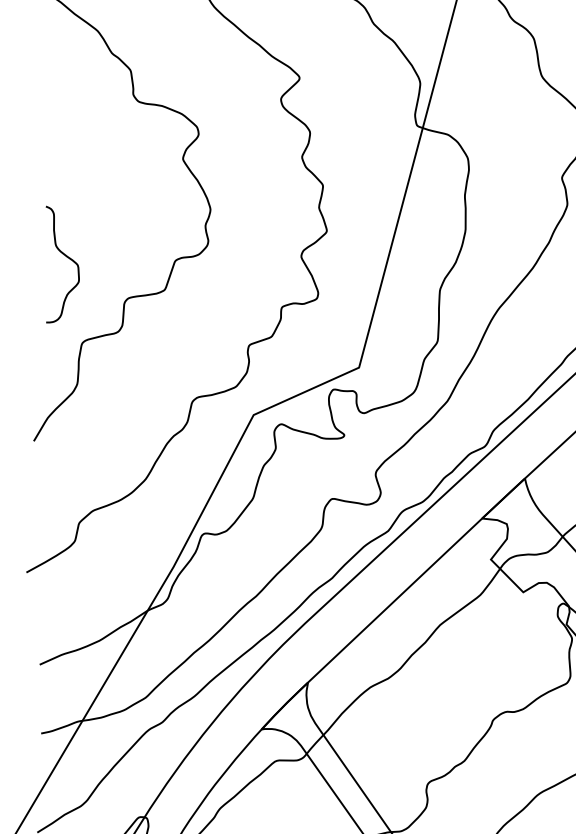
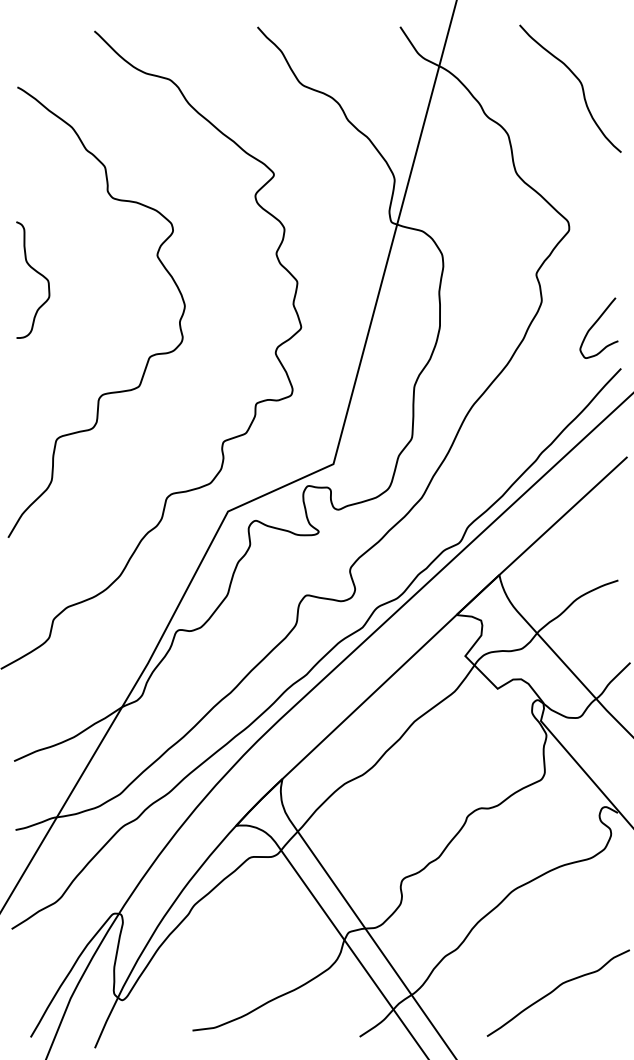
curve: (67, 257) -> (37, 273), moved

